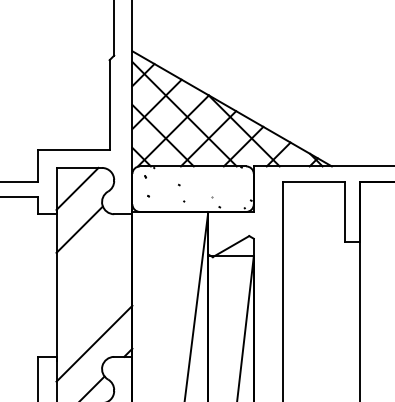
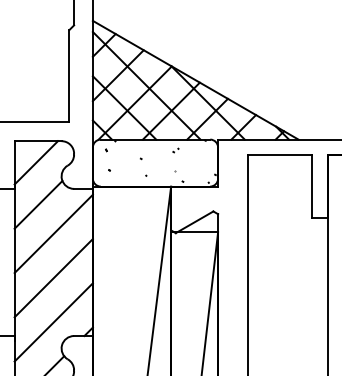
part: (212, 176) -> (175, 150), added
line: (94, 257) -> (53, 233), added
line: (94, 300) -> (53, 277), added

